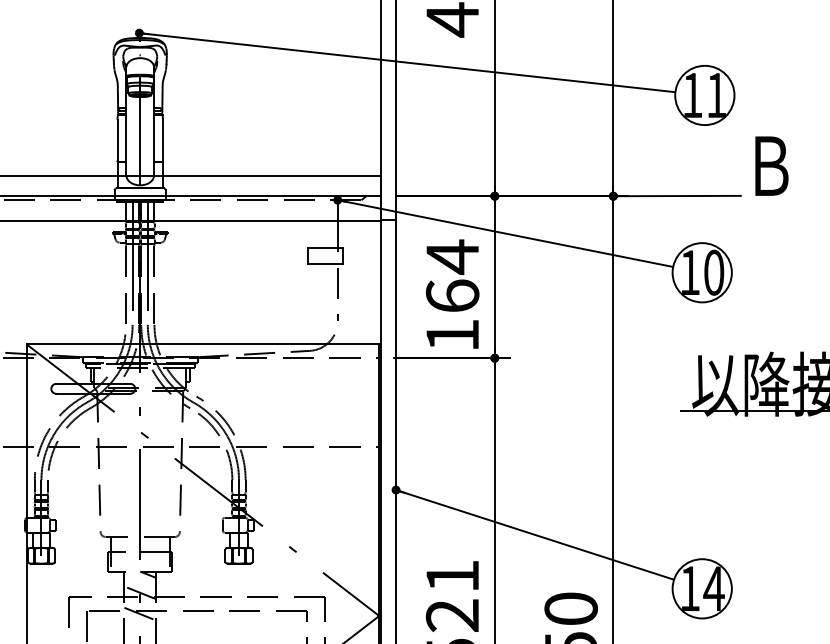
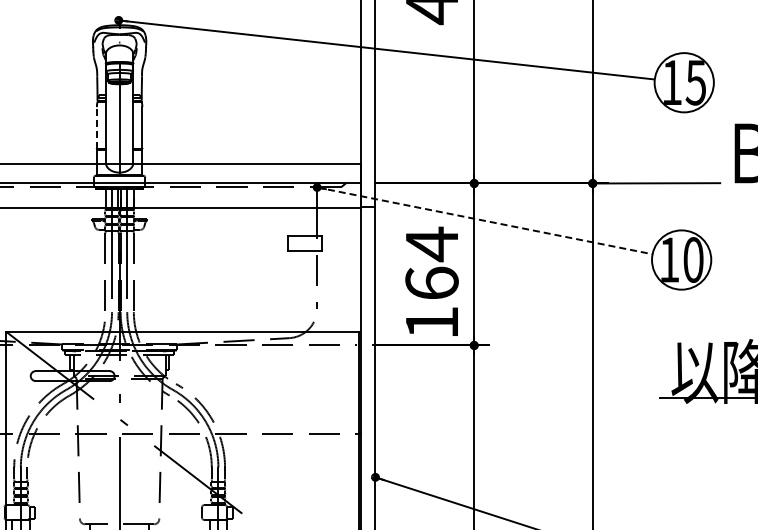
text: (716, 95) -> (695, 82), 11 -> 15
line: (117, 140) -> (96, 127), solid -> dashed
line: (505, 233) -> (484, 220), solid -> dashed

